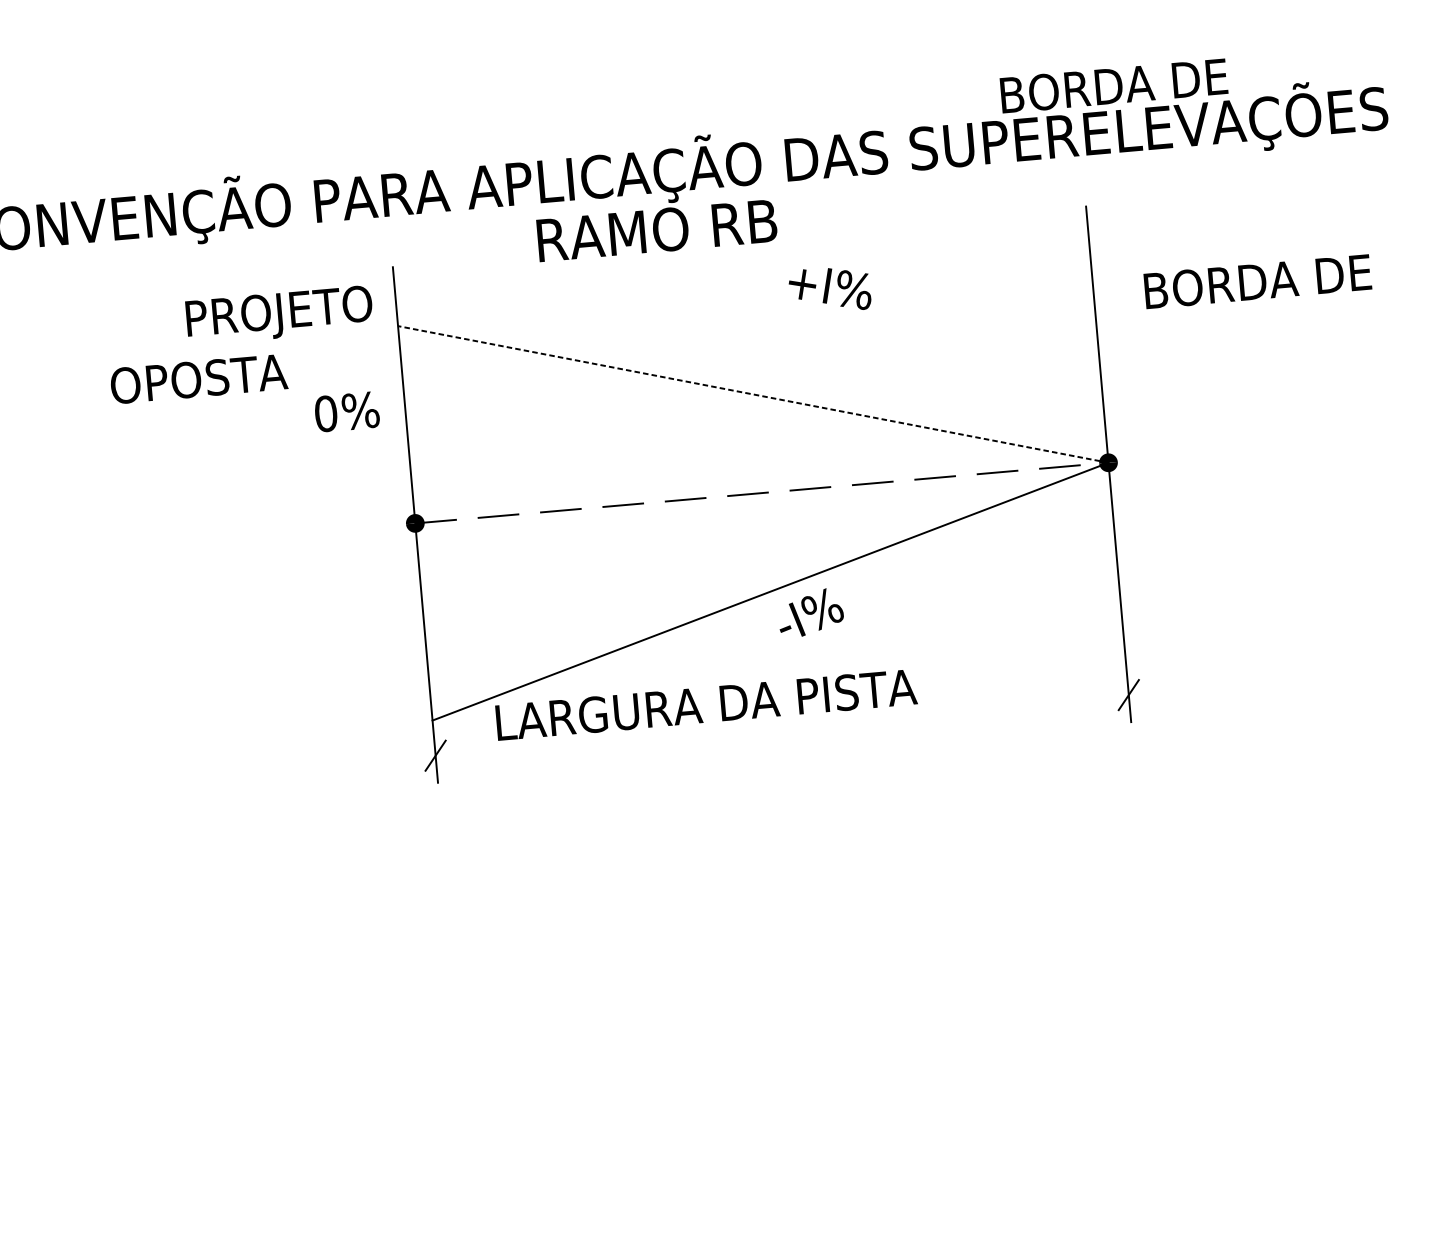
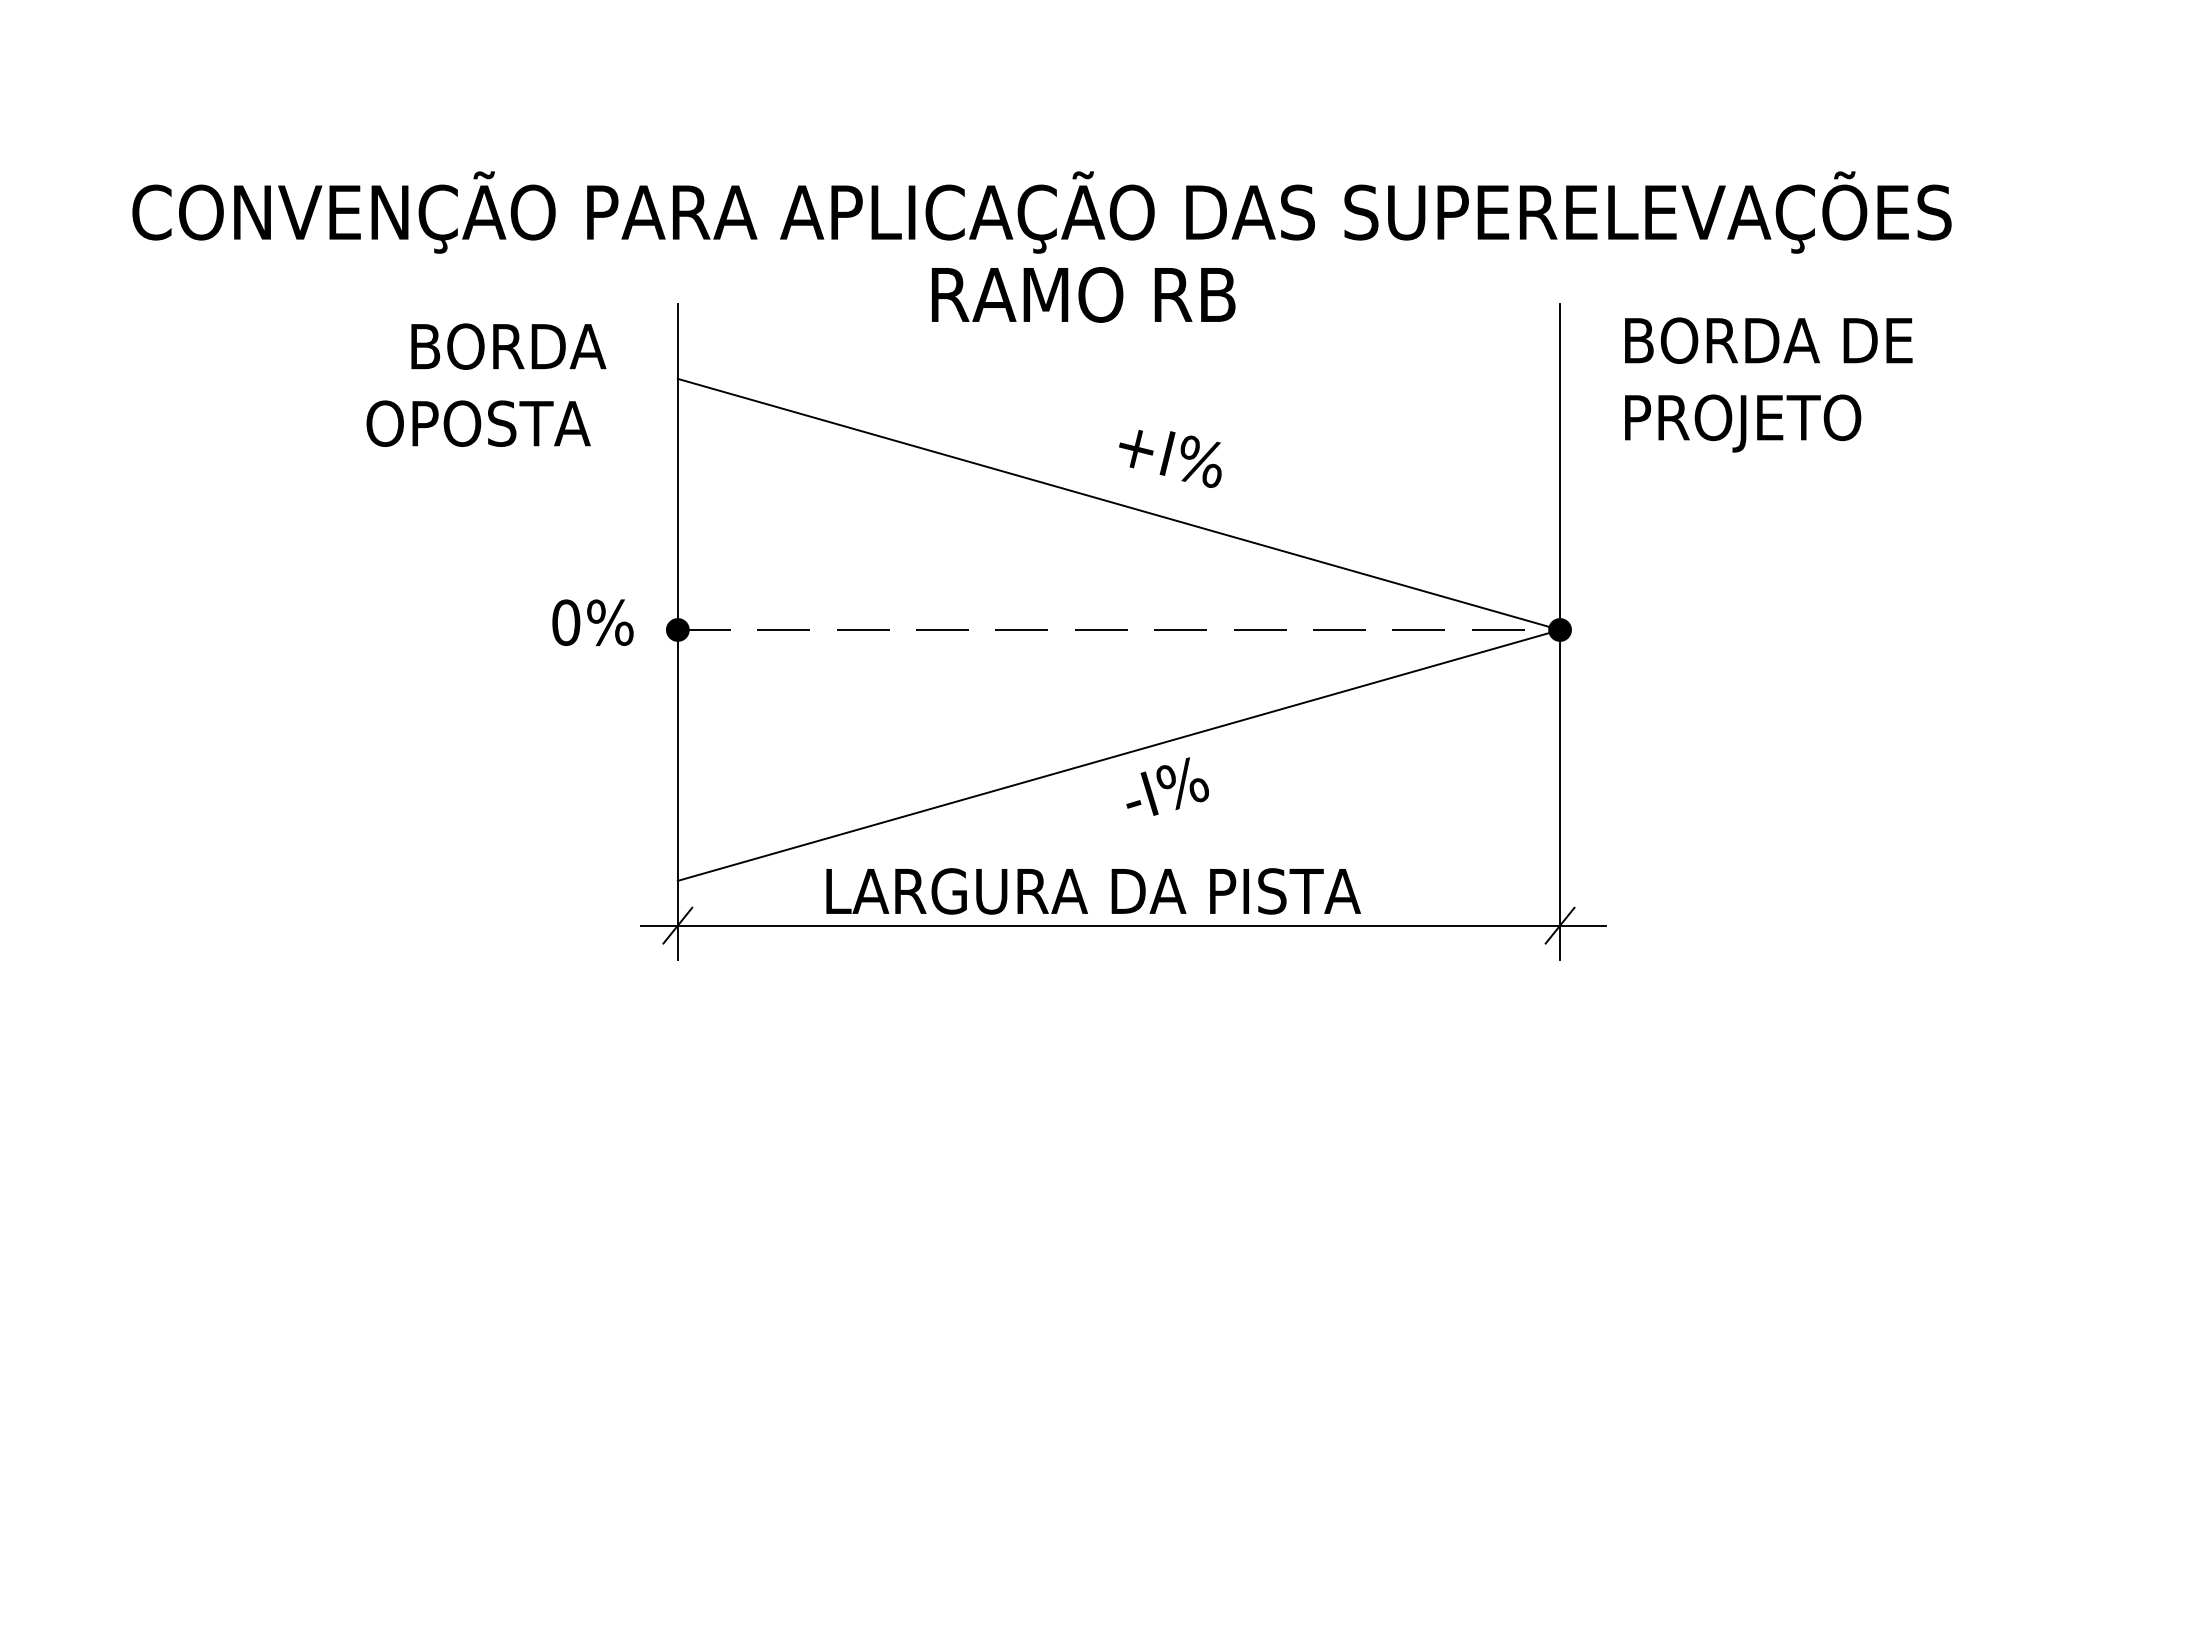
text: (1113, 85) -> (1768, 340), moved
text: (657, 230) -> (1083, 294), moved
text: (1260, 286) -> (1771, 423), BORDA DE -> PROJETO
text: (830, 289) -> (1170, 458), moved
text: (282, 315) -> (532, 352), PROJETO -> BORDA
text: (198, 378) -> (478, 423), moved
line: (752, 394) -> (1118, 504), dashed -> solid
text: (346, 411) -> (592, 622), moved
text: (706, 704) -> (1093, 891), moved
line: (785, 724) -> (1123, 925), added

